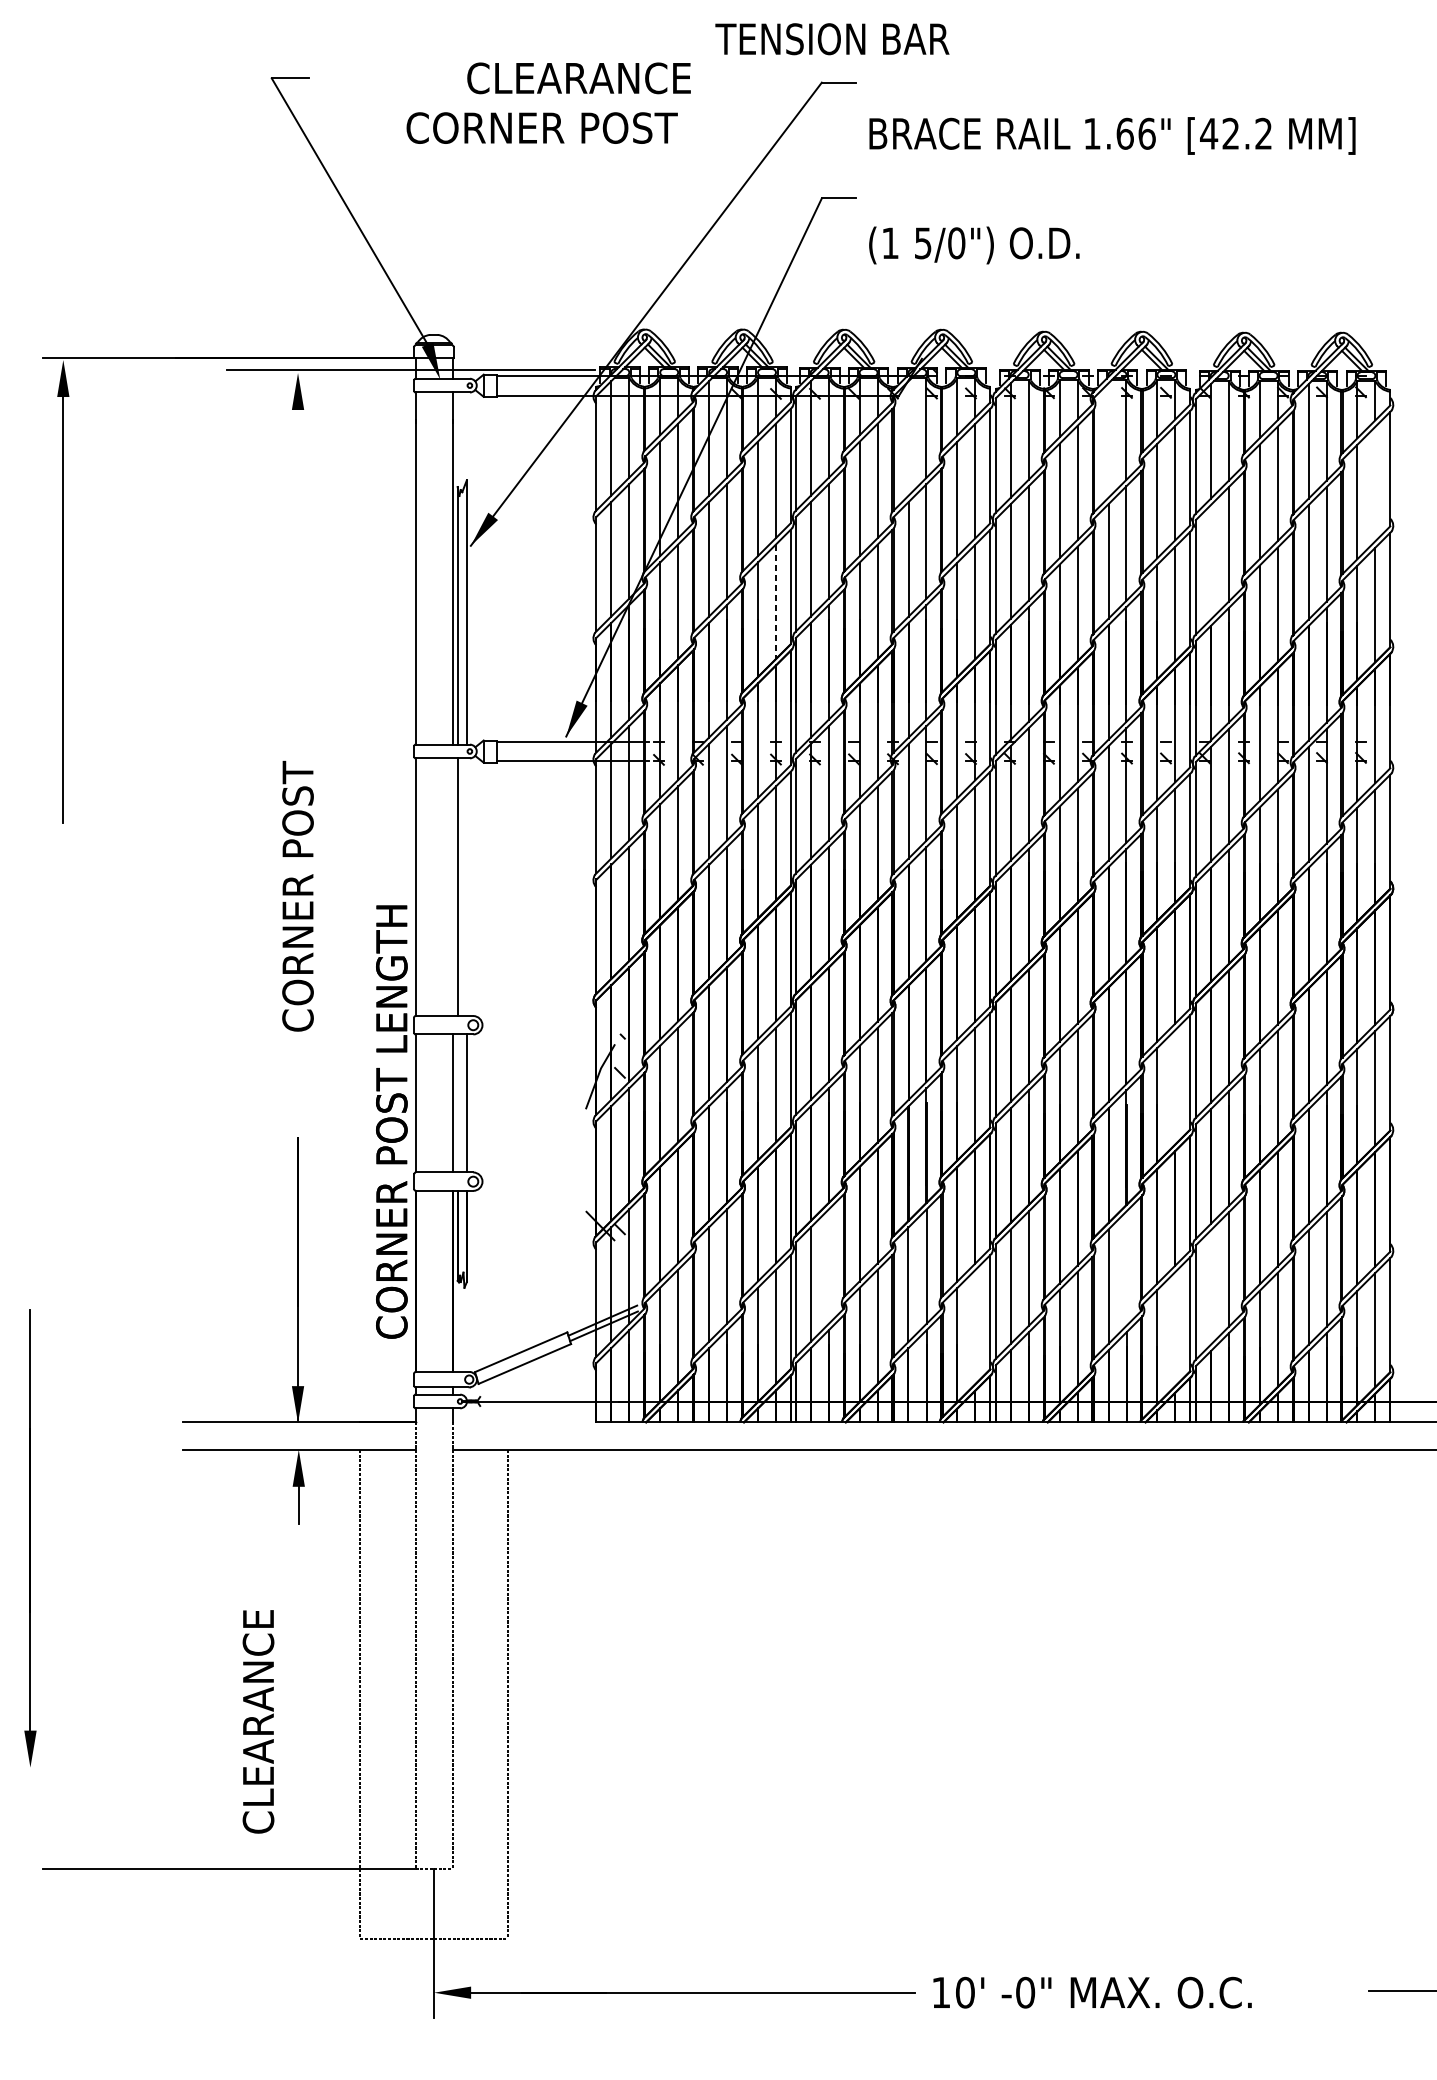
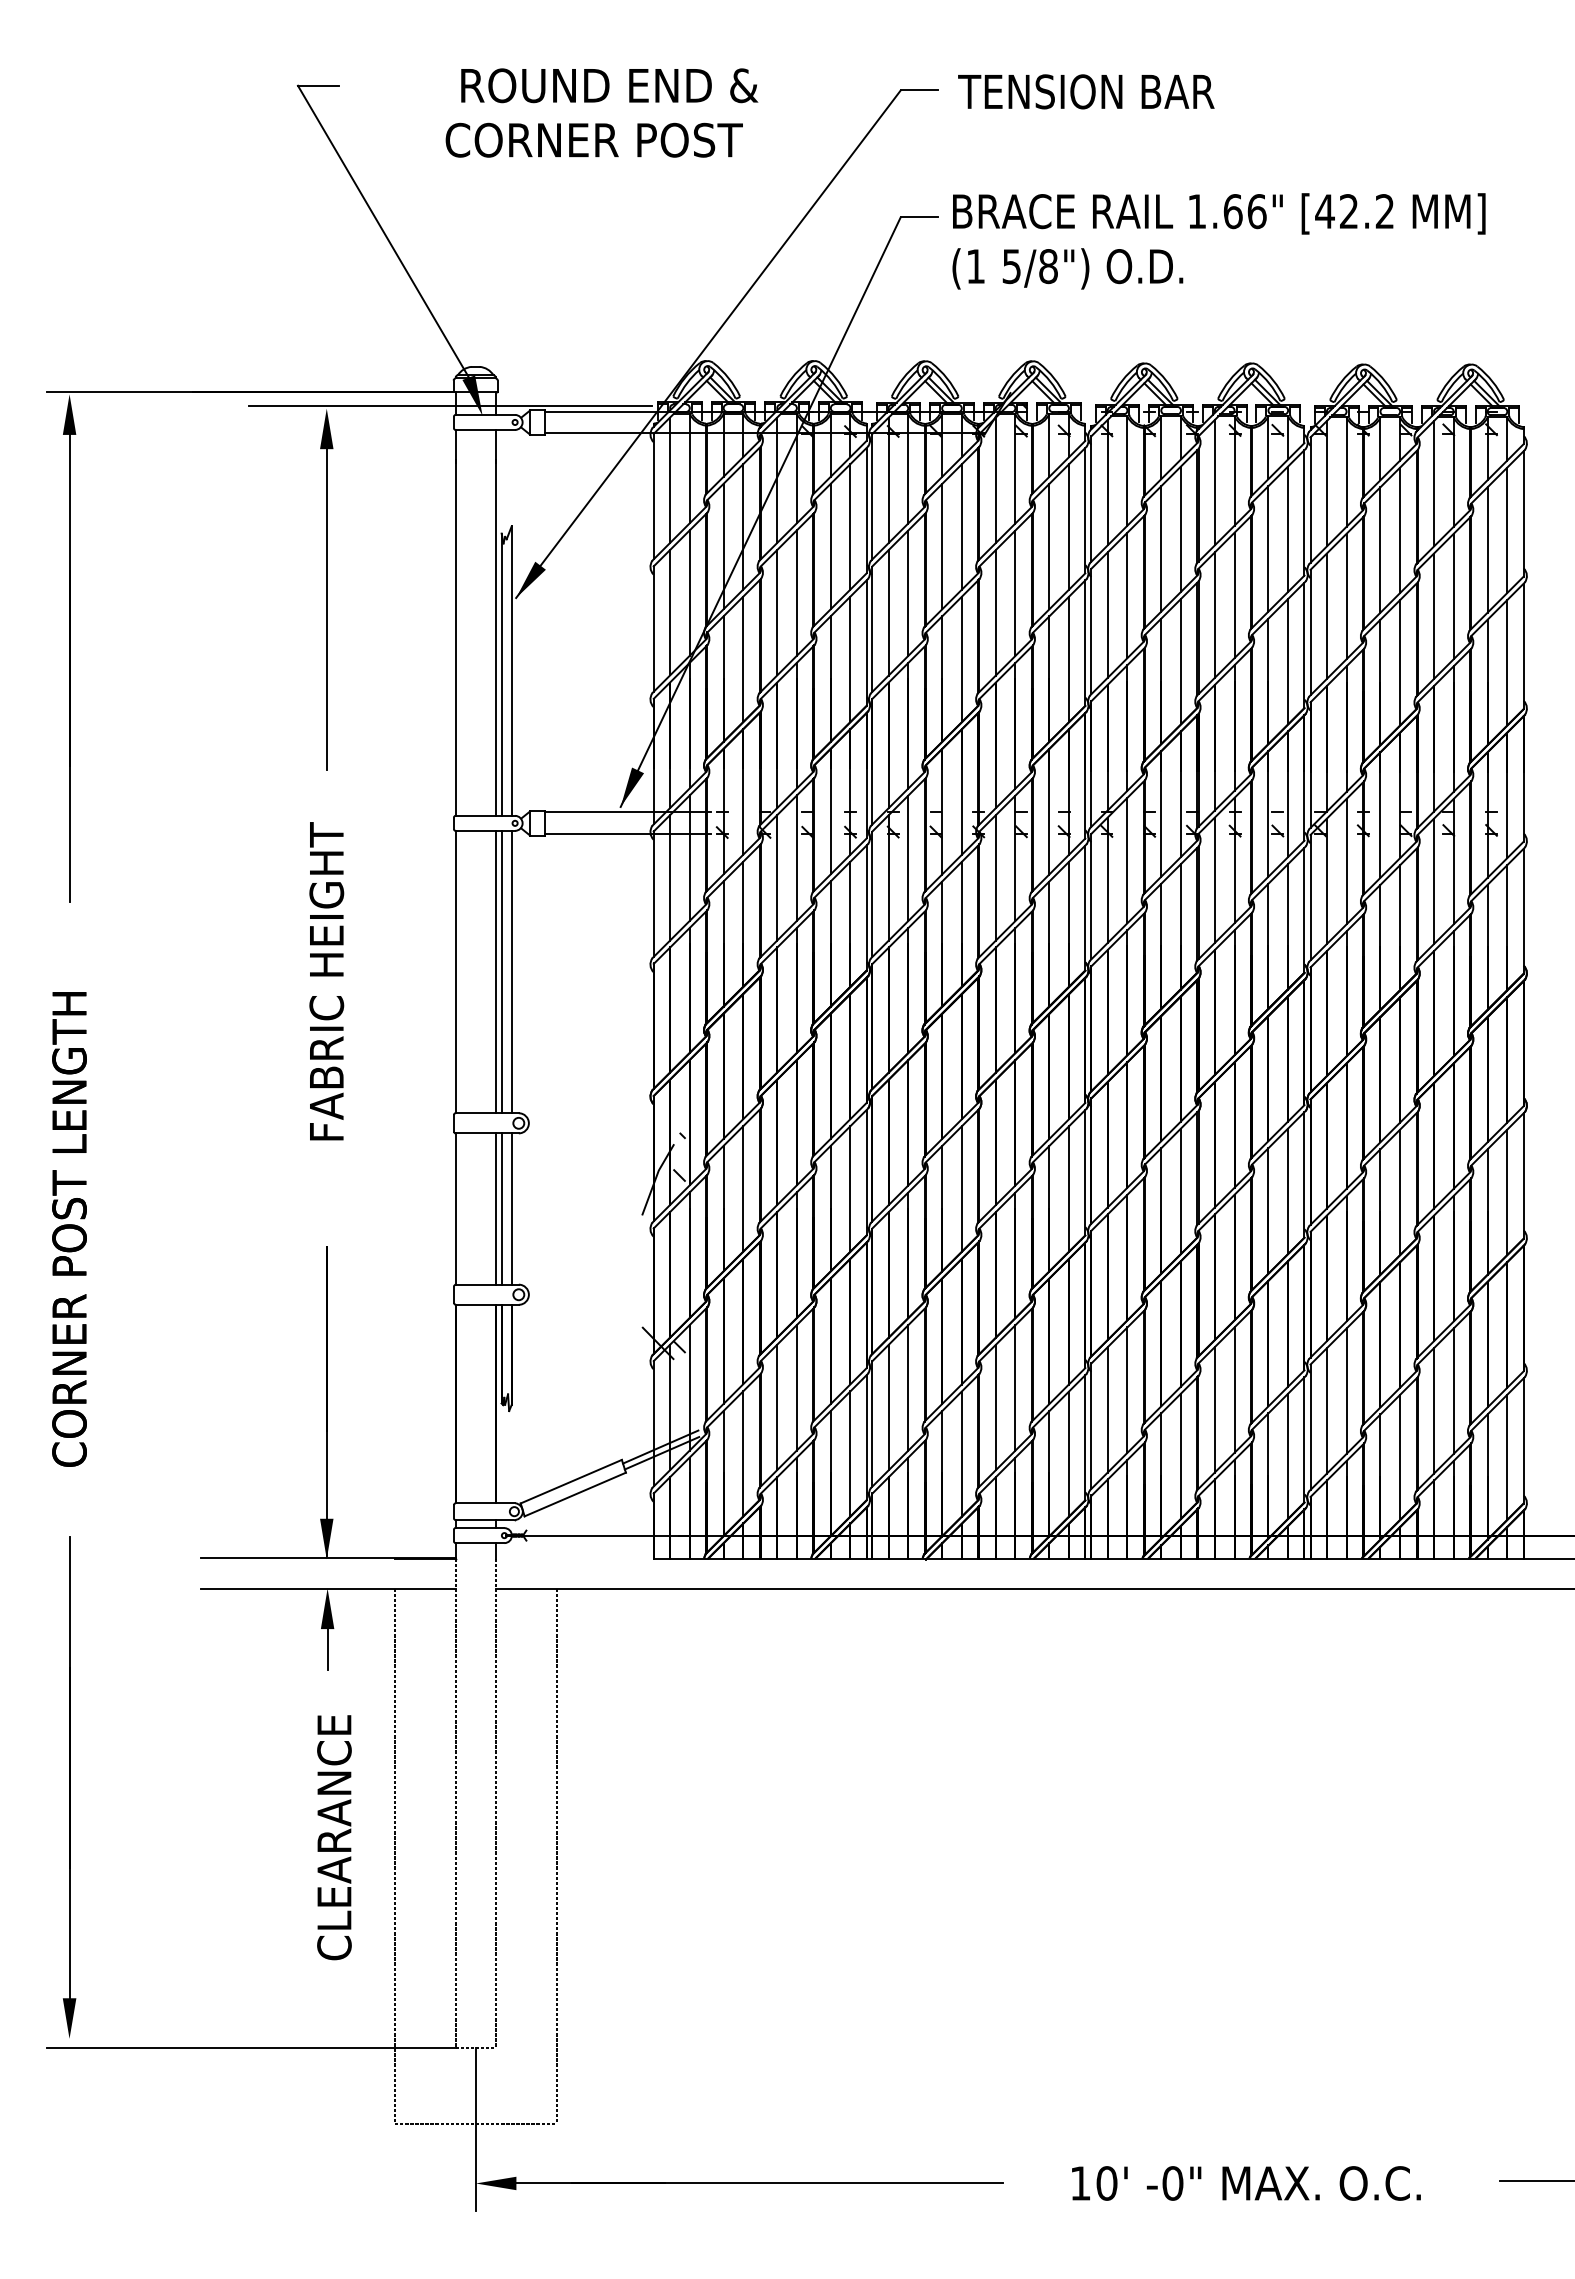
text: (832, 38) -> (1086, 91), moved
text: (556, 78) -> (609, 85), CLEARANCE -> ROUND END &
text: (1112, 135) -> (1219, 213), moved
text: (956, 243) -> (1048, 266), 5/0") -> 5/8")
line: (908, 438) -> (995, 480), added
line: (1108, 440) -> (1214, 482), added
line: (1375, 484) -> (1507, 530), added
line: (297, 556) -> (326, 609), added
line: (1210, 561) -> (1326, 615), added
line: (775, 601) -> (850, 659), dashed -> solid
line: (452, 886) -> (496, 971), added
line: (466, 886) -> (511, 971), added
text: (297, 895) -> (326, 981), CORNER POST -> FABRIC HEIGHT
line: (1175, 1086) -> (1288, 1190), added
line: (457, 1102) -> (501, 1208), added
text: (391, 1122) -> (69, 1229), moved
line: (828, 1266) -> (908, 1387), added
line: (1126, 1268) -> (1234, 1389), added
line: (1210, 1287) -> (1326, 1410), added
line: (974, 1326) -> (1068, 1453), added
line: (1175, 1329) -> (1288, 1456), added
part: (30, 1537) -> (69, 1786), moved
text: (258, 1721) -> (334, 1837), moved
text: (1092, 1992) -> (1246, 2183), moved

